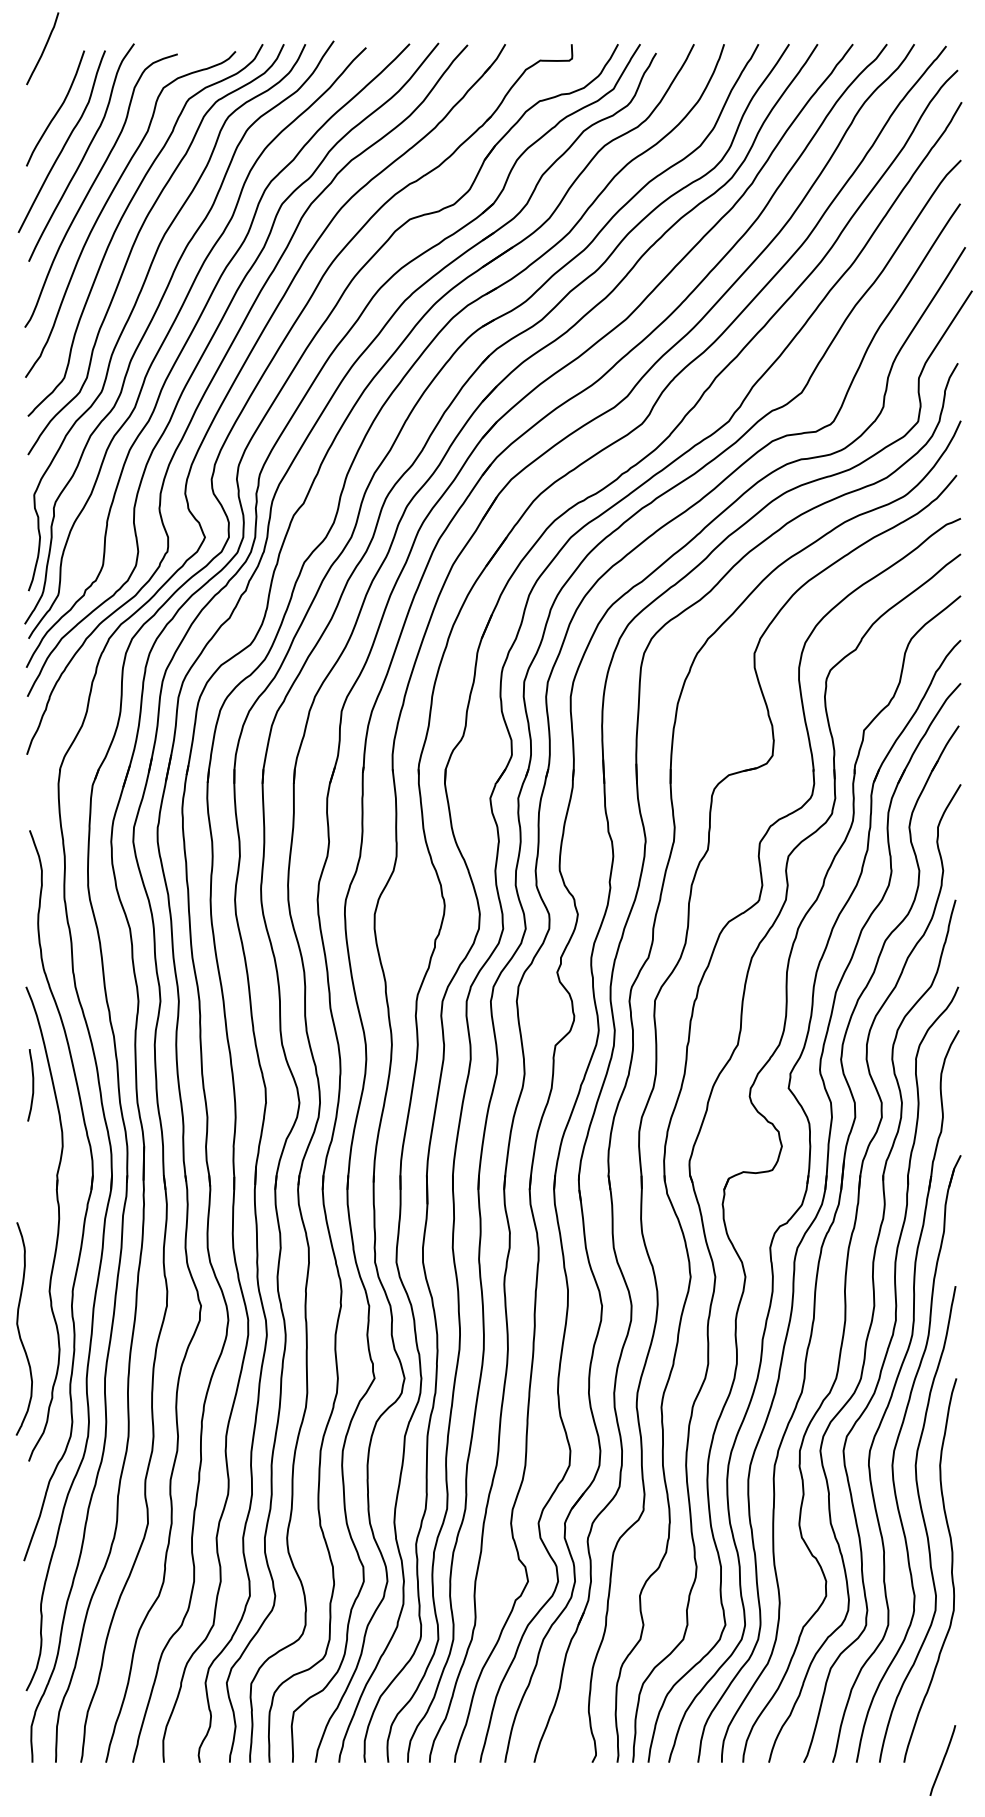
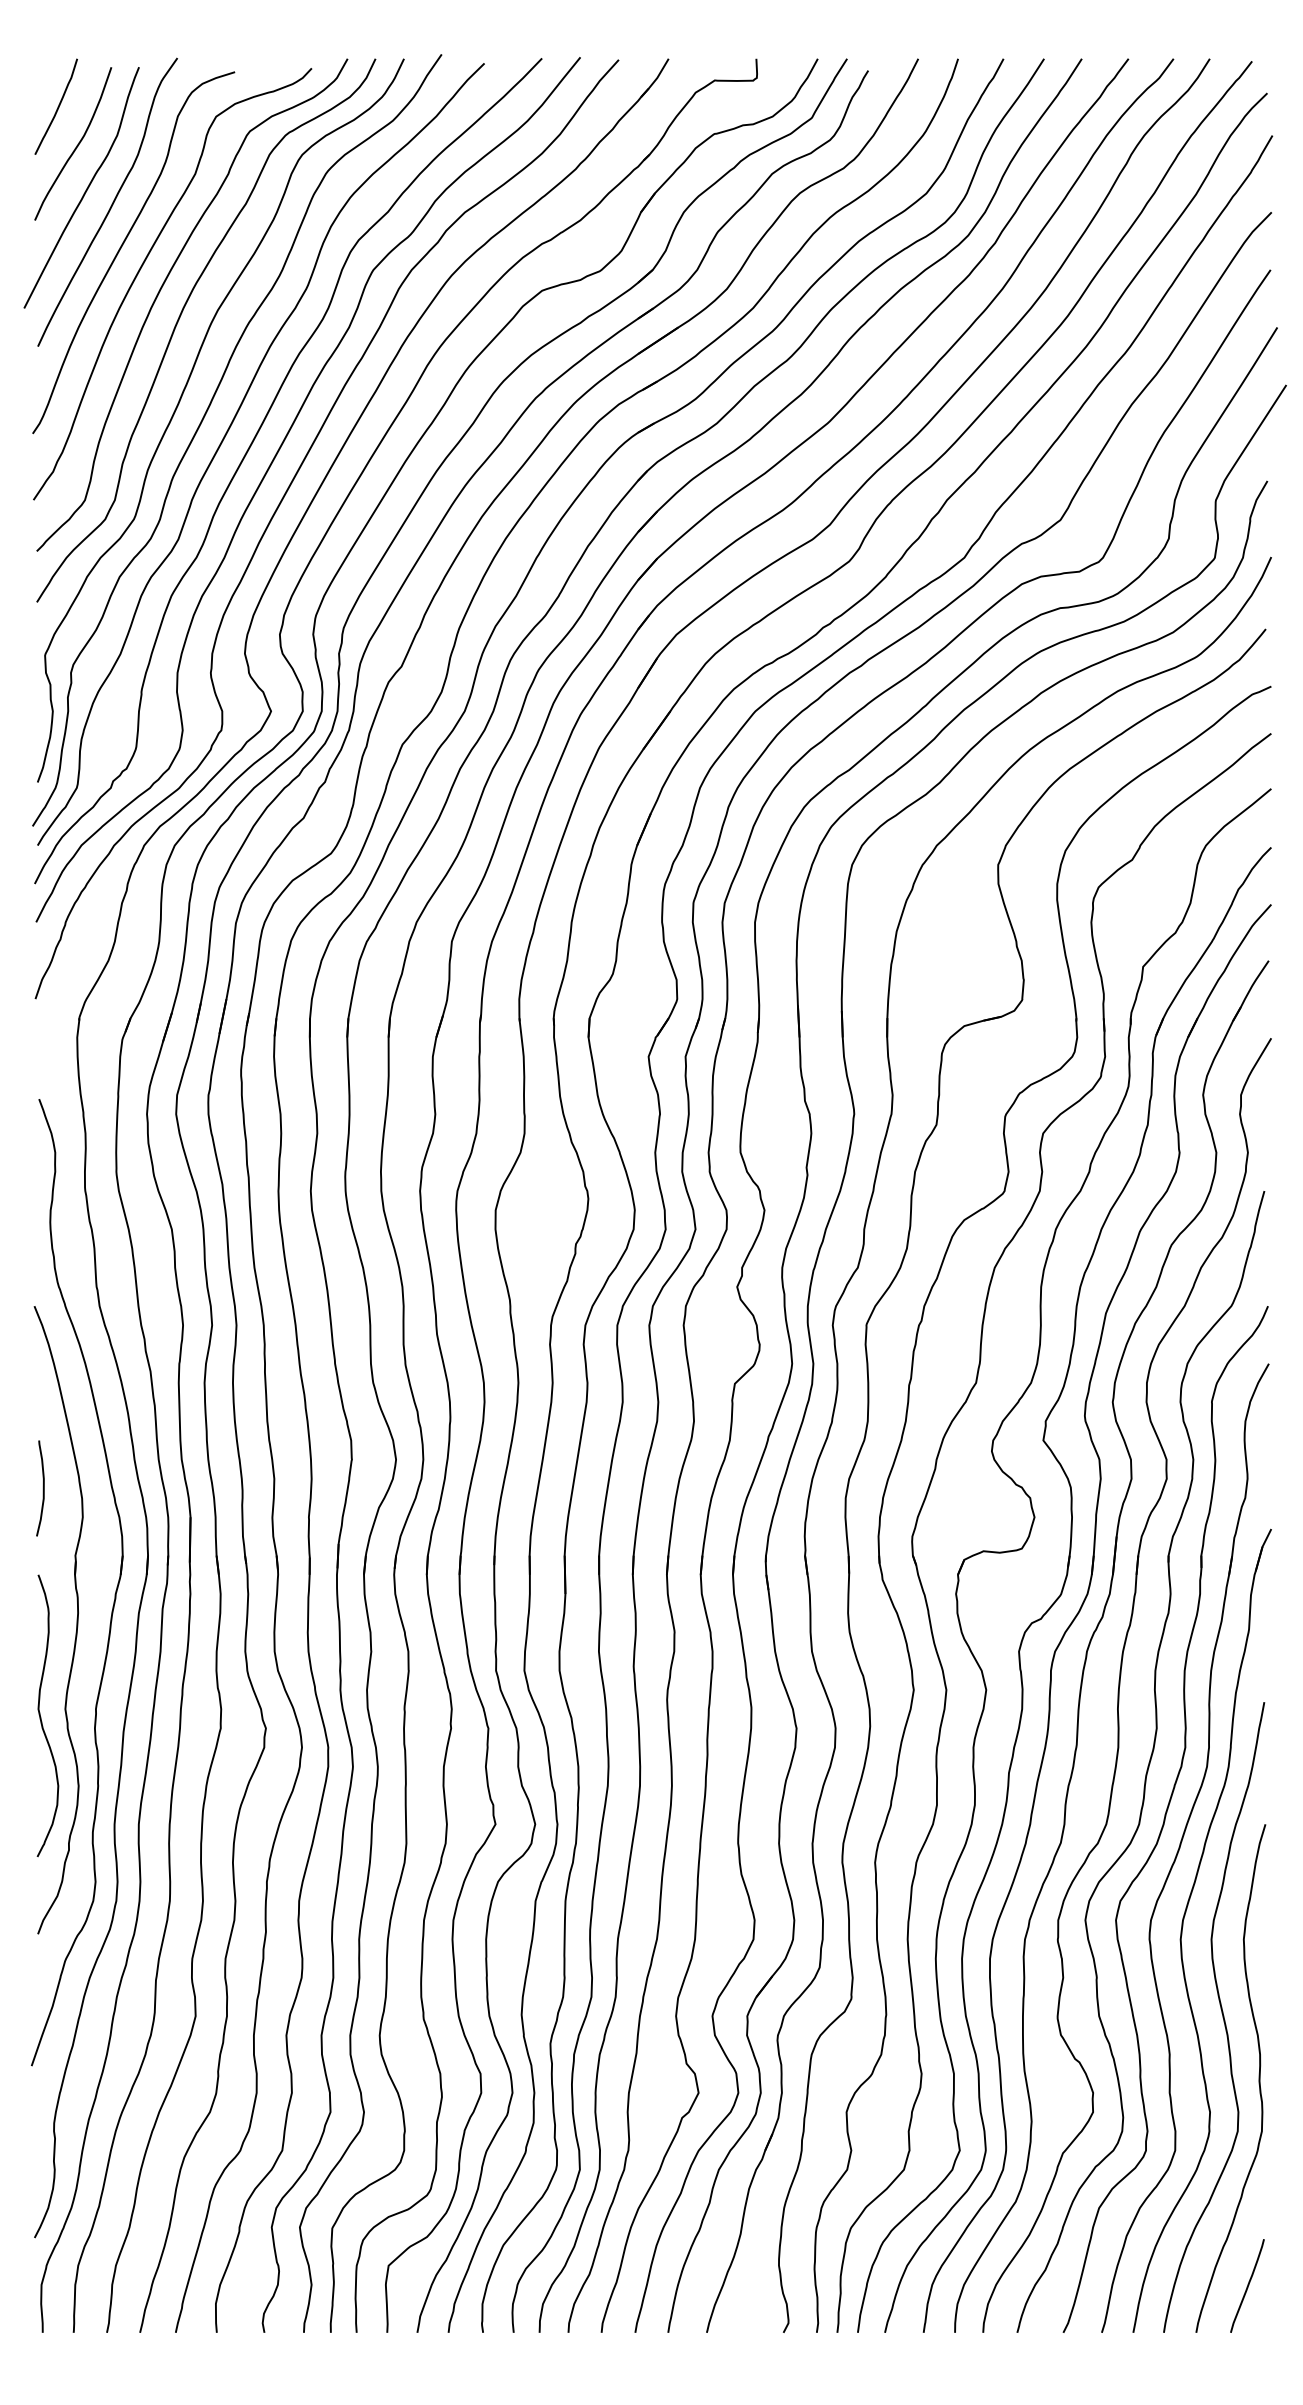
curve: (43, 48) -> (57, 106), moved
curve: (32, 1085) -> (42, 1488), moved
curve: (19, 1330) -> (41, 1717), moved
curve: (942, 1760) -> (1247, 2285), moved

